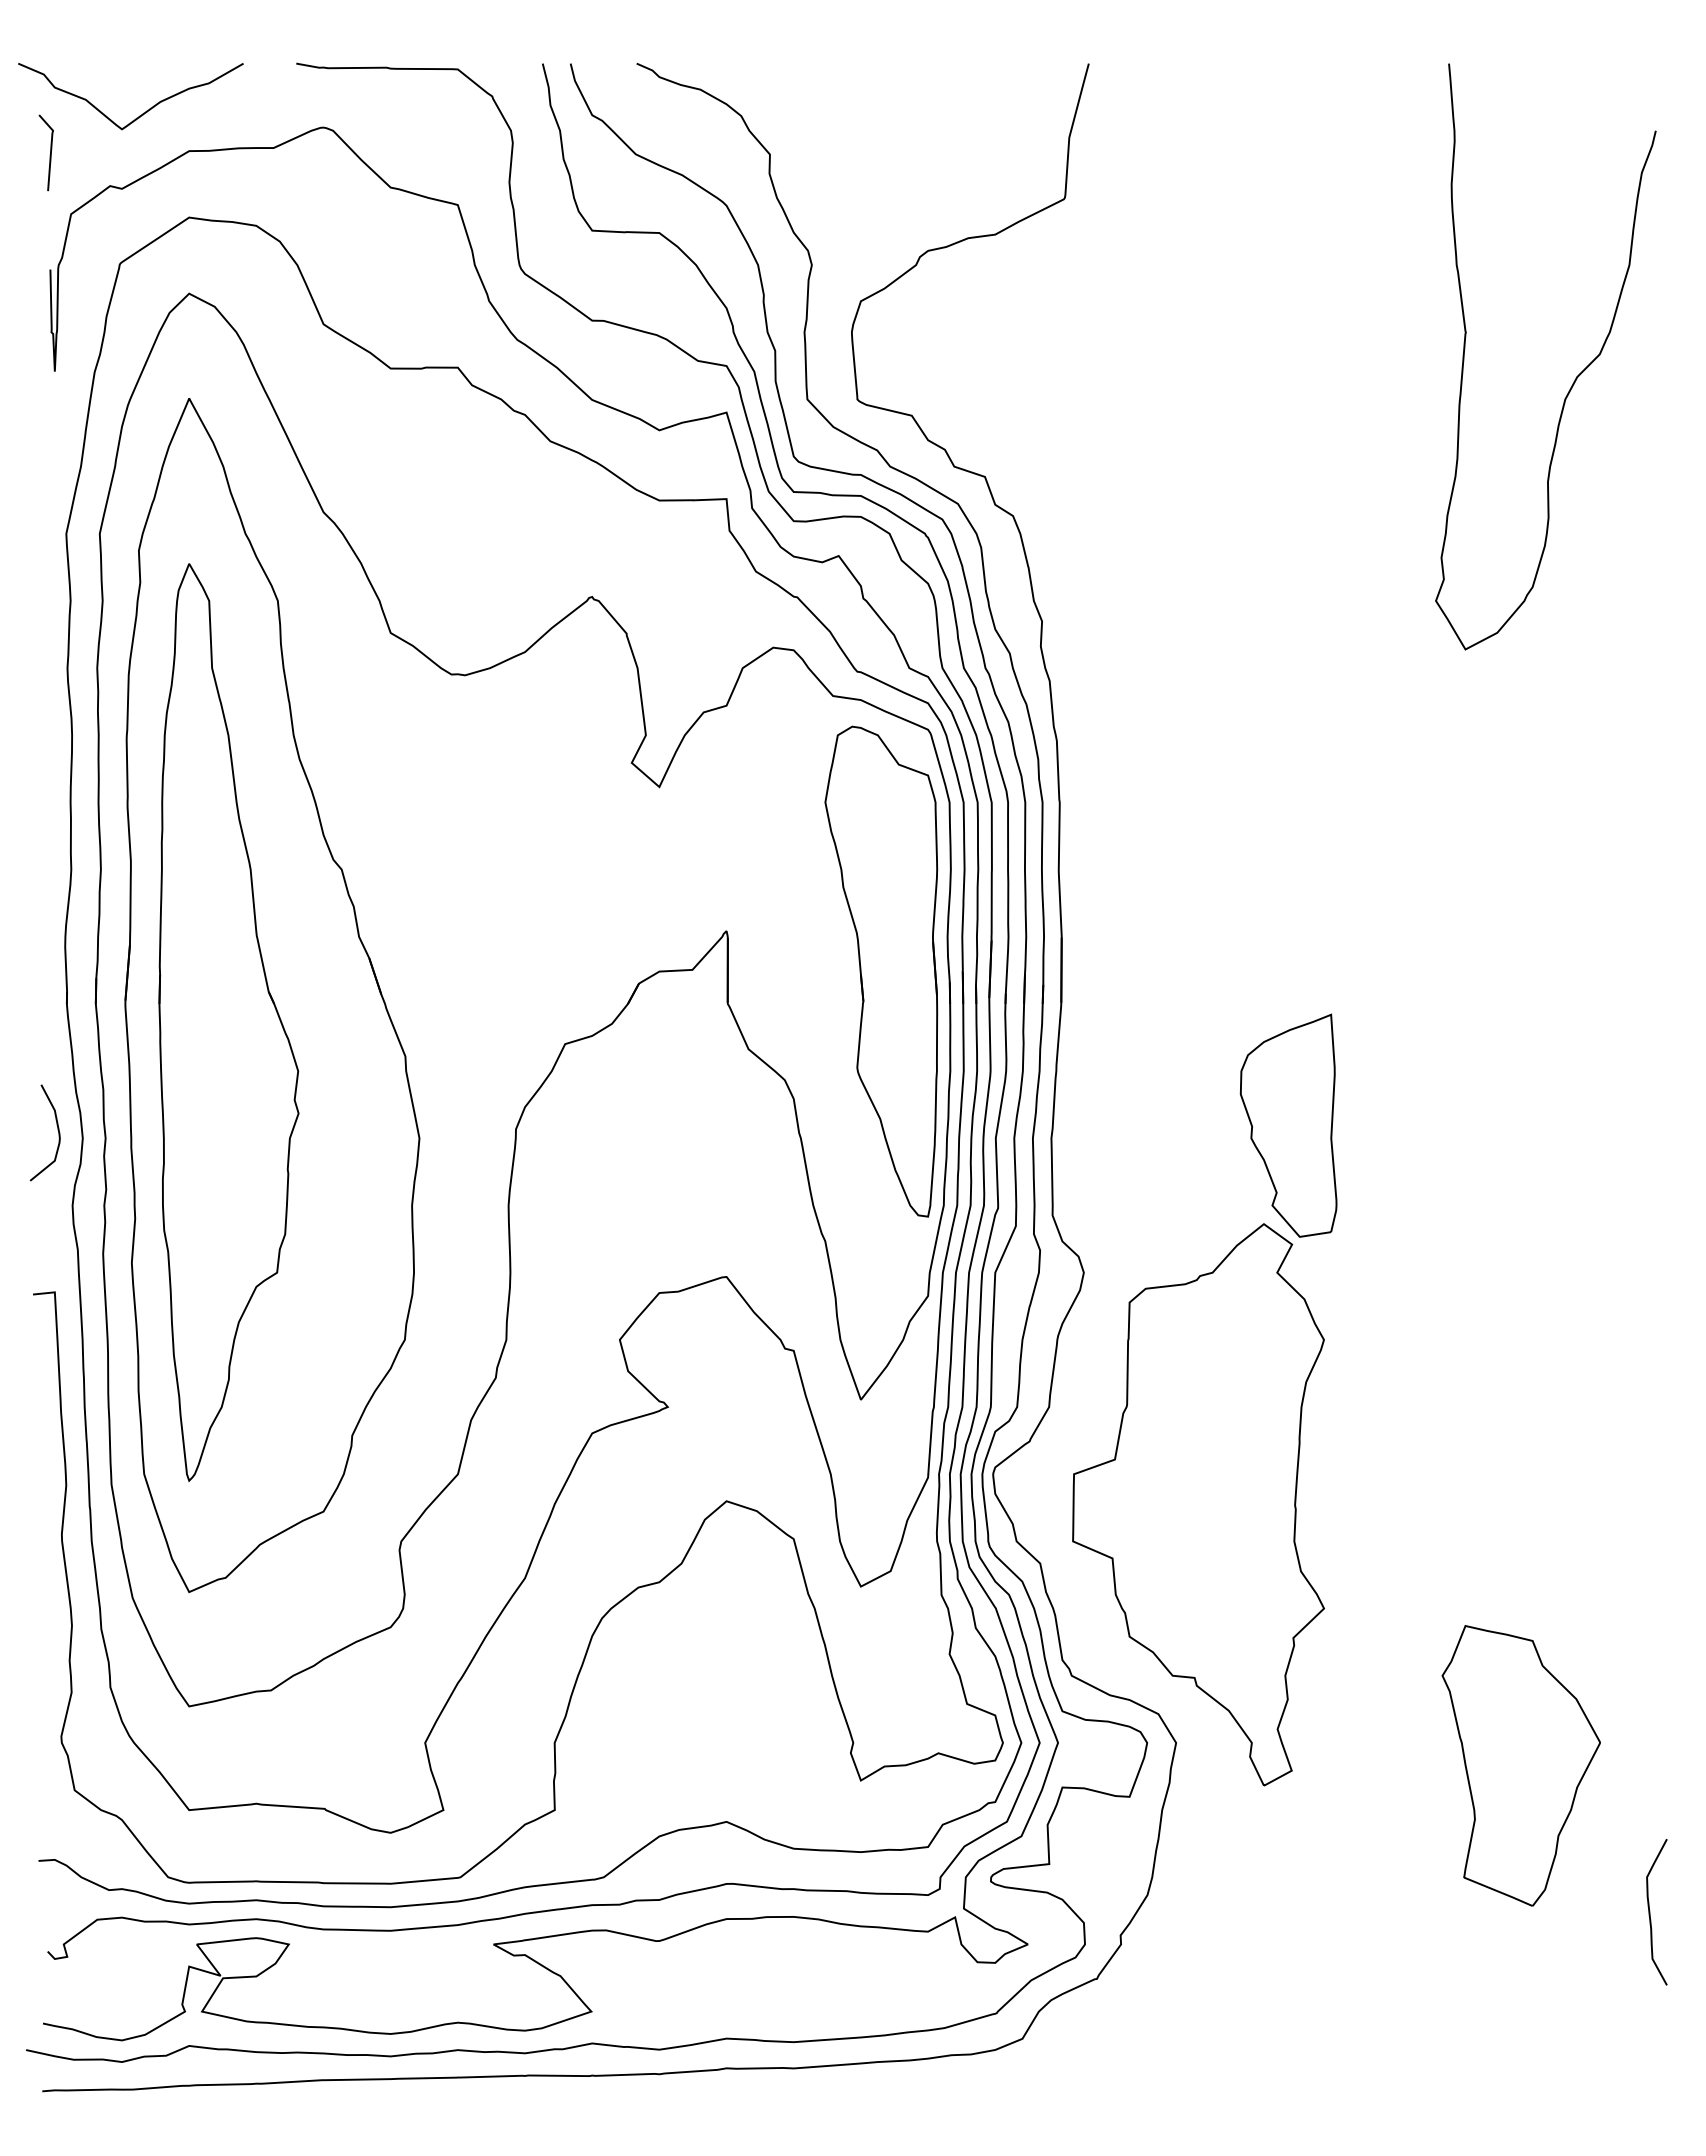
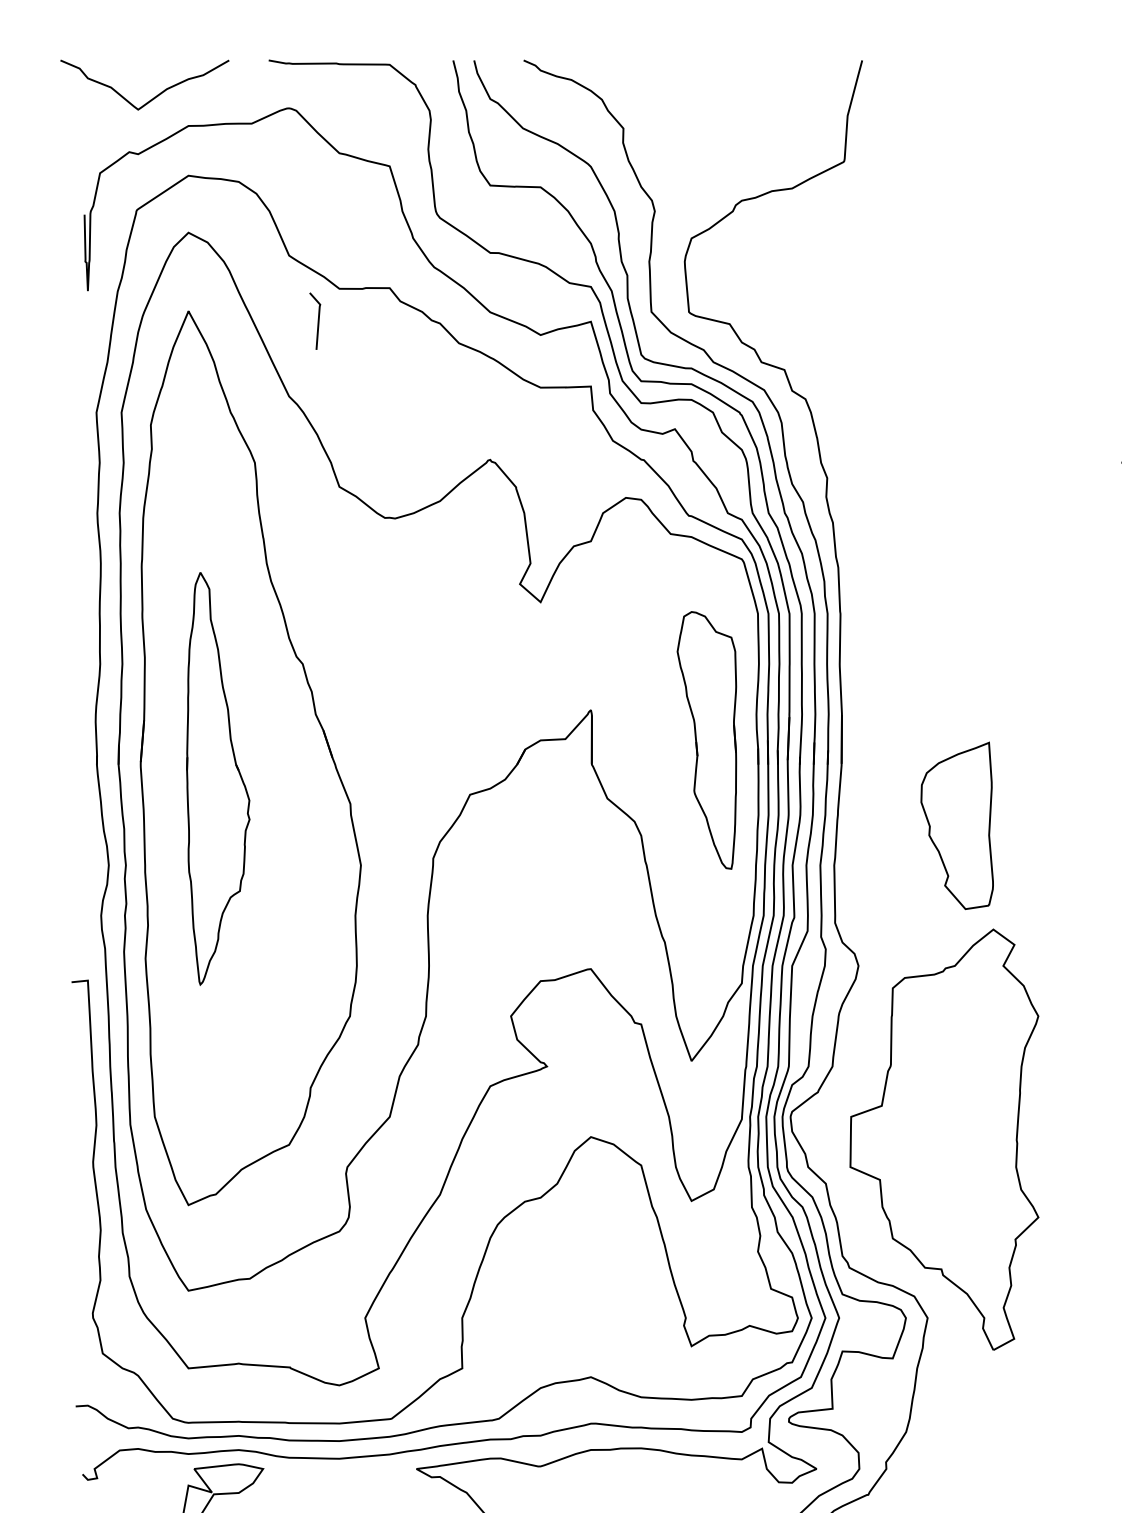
line: (49, 154) -> (317, 322), moved
part: (881, 971) -> (706, 740), size x0.7
part: (228, 1022) -> (217, 778), size x0.6
part: (1288, 1125) -> (957, 825), moved
curve: (57, 1130) -> (89, 859), removed

